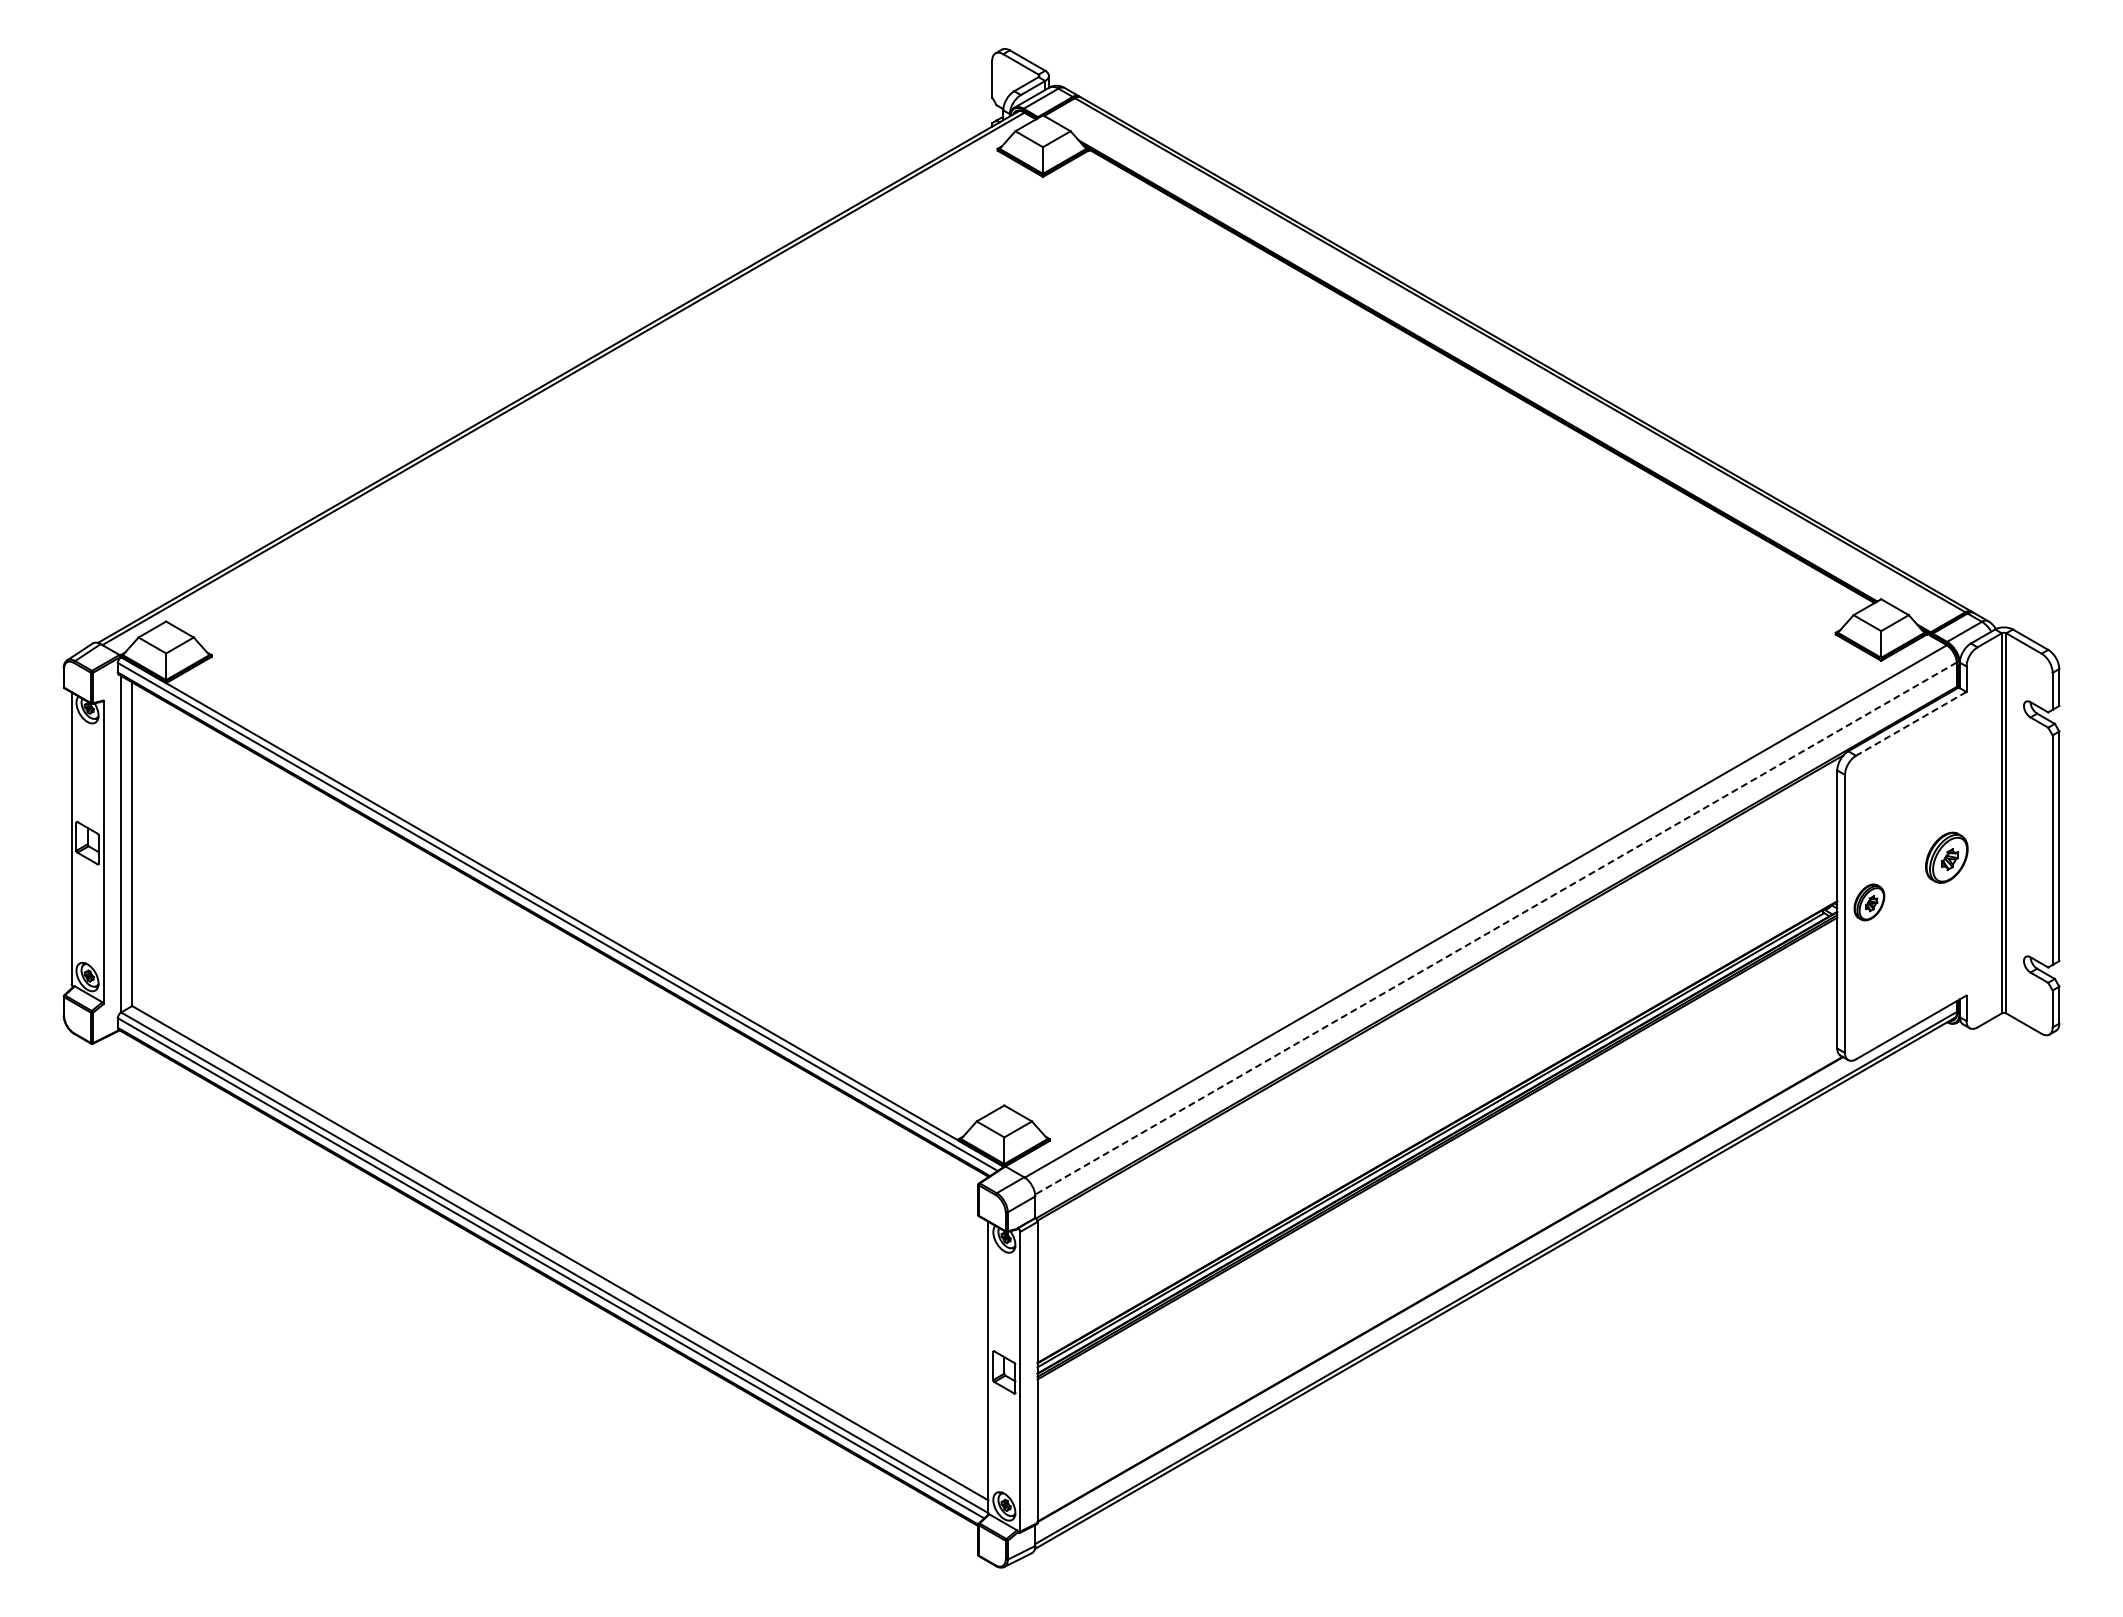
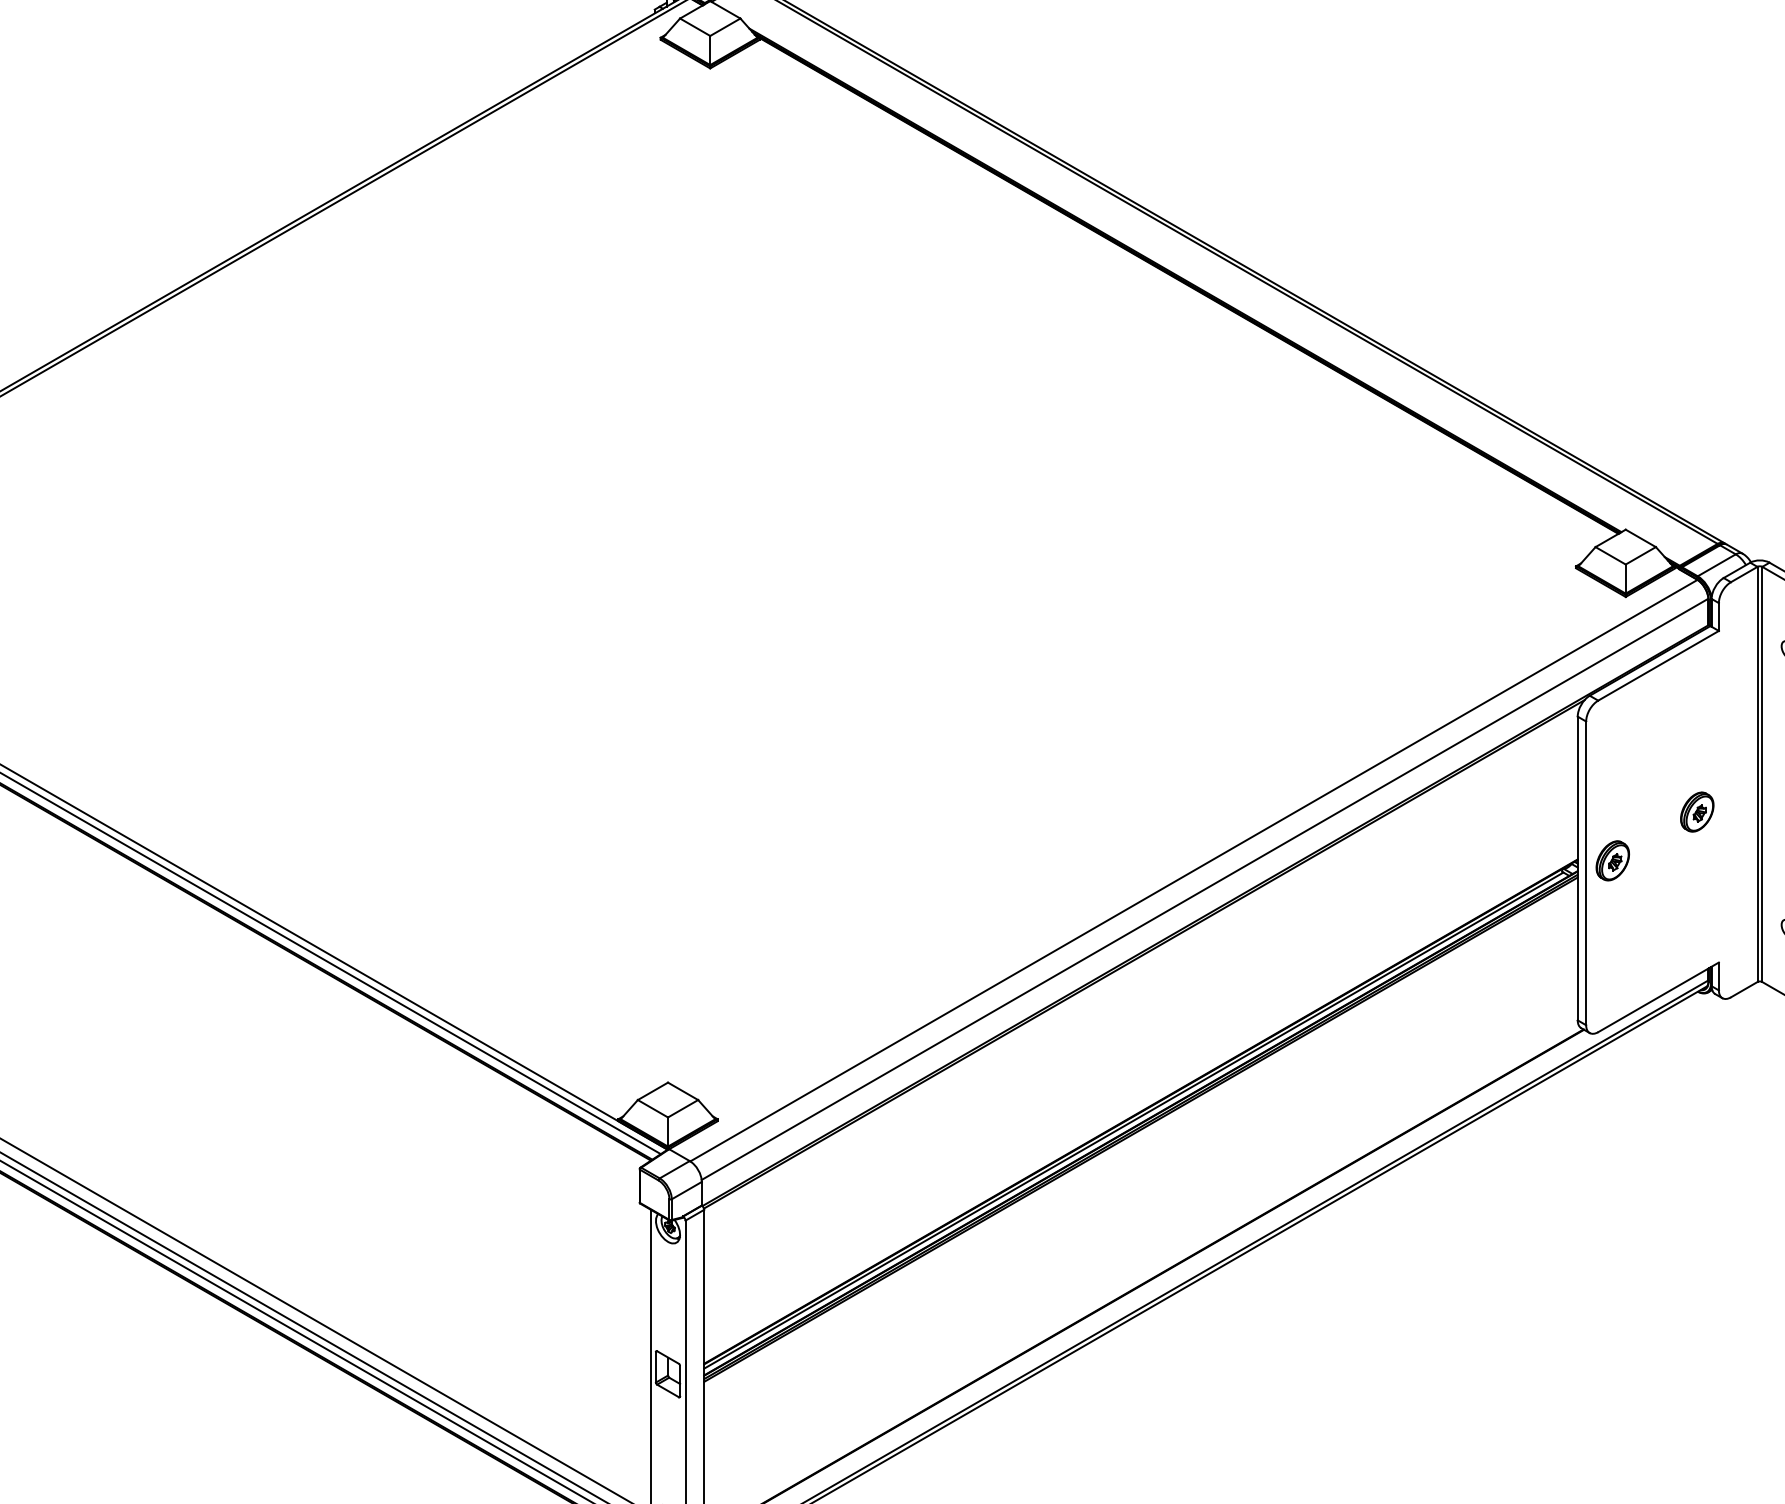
line: (1911, 723) -> (1658, 665), dashed -> solid
part: (1946, 857) -> (1697, 811), size x0.71
line: (1495, 928) -> (1204, 889), dashed -> solid

